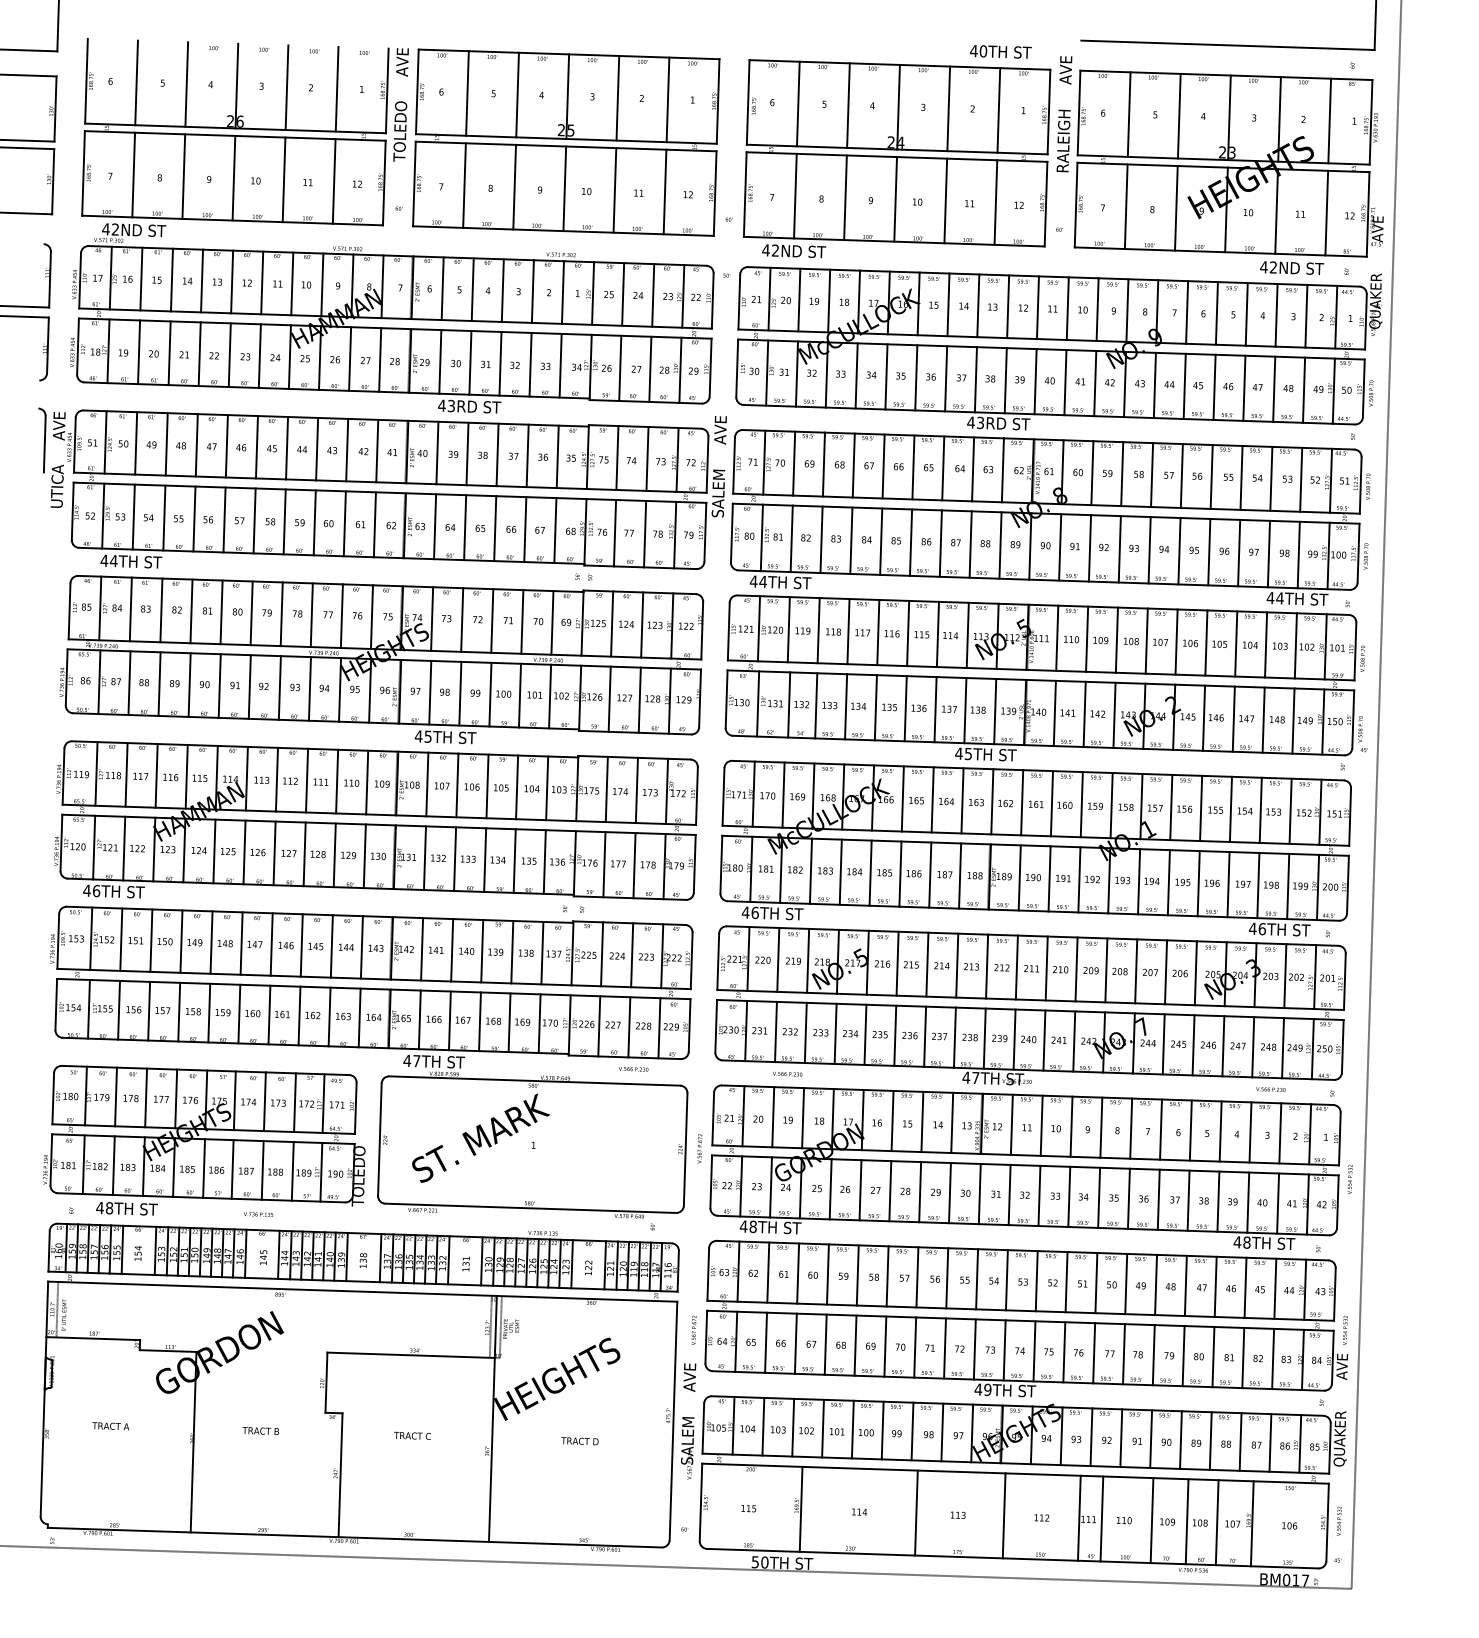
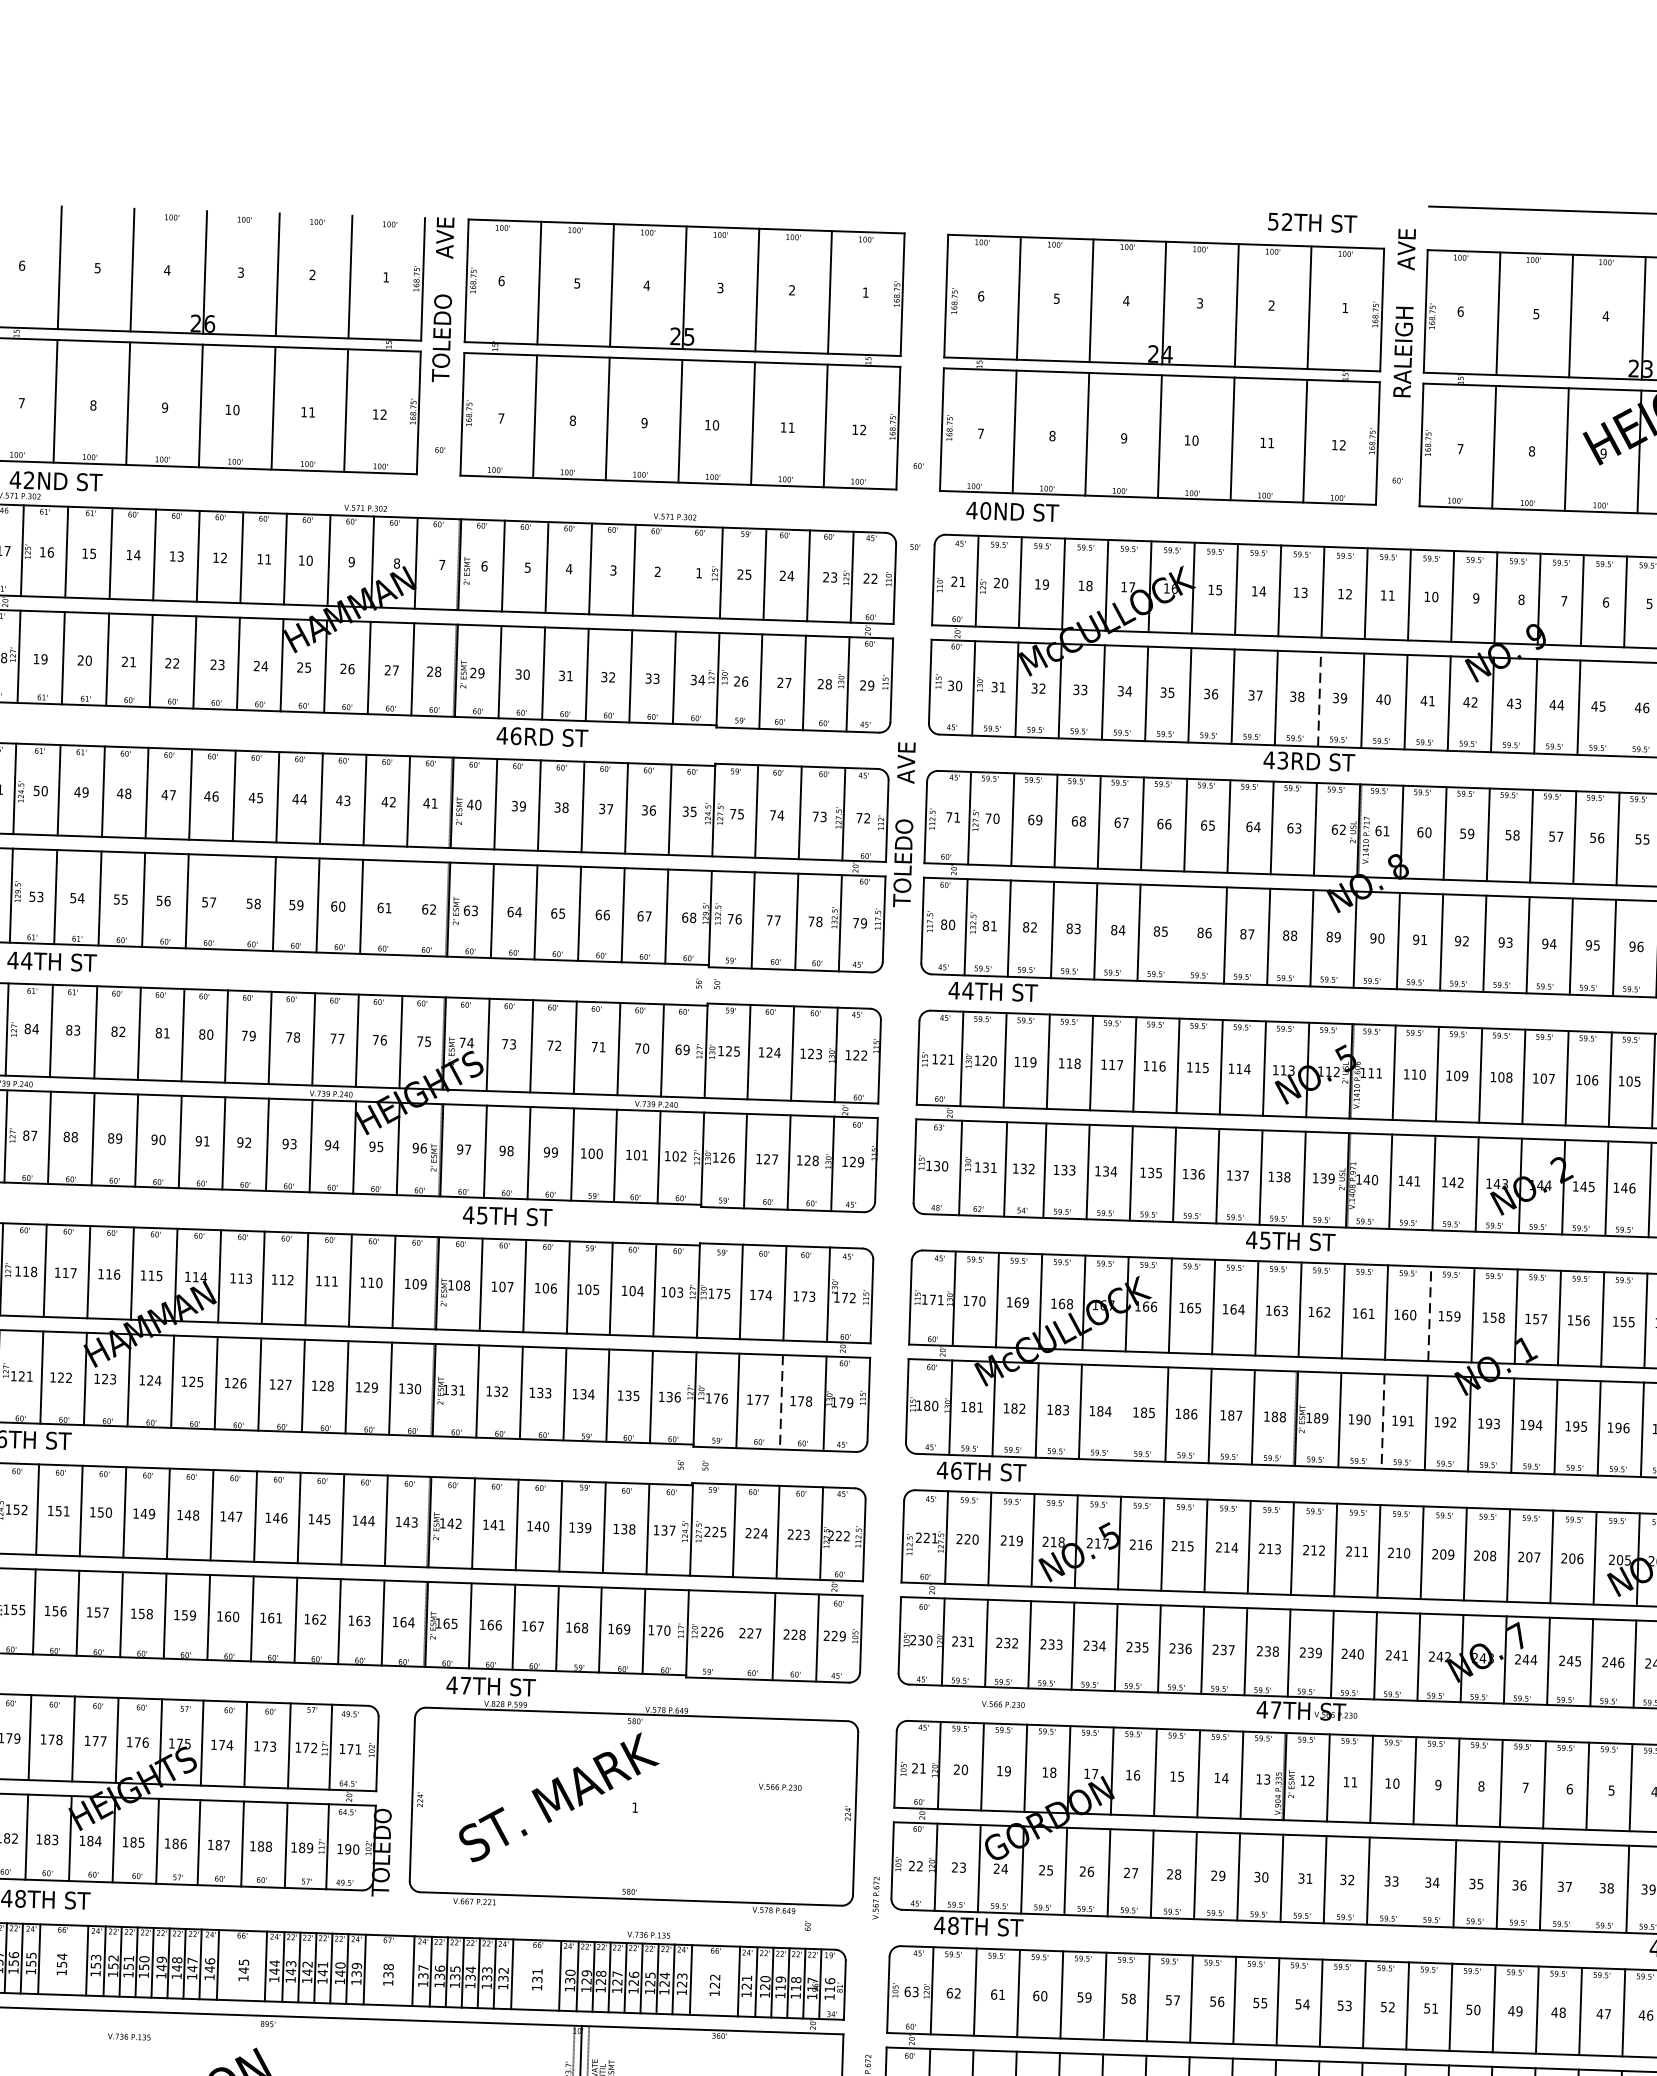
text: (978, 51) -> (1280, 222), 40TH -> 52TH
text: (775, 250) -> (985, 510), 42ND -> 40ND
line: (562, 292) -> (677, 571), removed
line: (1005, 380) -> (1319, 699), solid -> dashed
line: (1214, 386) -> (1622, 707), removed
text: (451, 405) -> (516, 735), 43RD -> 46RD
text: (719, 466) -> (904, 823), SALEM     AVE -> TOLEDO     AVE
line: (254, 520) -> (230, 902), removed
line: (374, 524) -> (404, 907), removed
line: (910, 542) -> (1181, 933), removed
line: (1081, 804) -> (1429, 1313), solid -> dashed
line: (634, 865) -> (781, 1402), solid -> dashed
line: (870, 872) -> (1123, 1412), removed
line: (1049, 878) -> (1382, 1420), solid -> dashed
line: (599, 1026) -> (730, 1635), removed
text: (633, 1069) -> (779, 1787), moved
text: (699, 1148) -> (875, 1897), moved
line: (1069, 1196) -> (1411, 1881), removed
line: (1188, 1200) -> (1584, 1887), removed
text: (258, 1214) -> (129, 2036), moved

